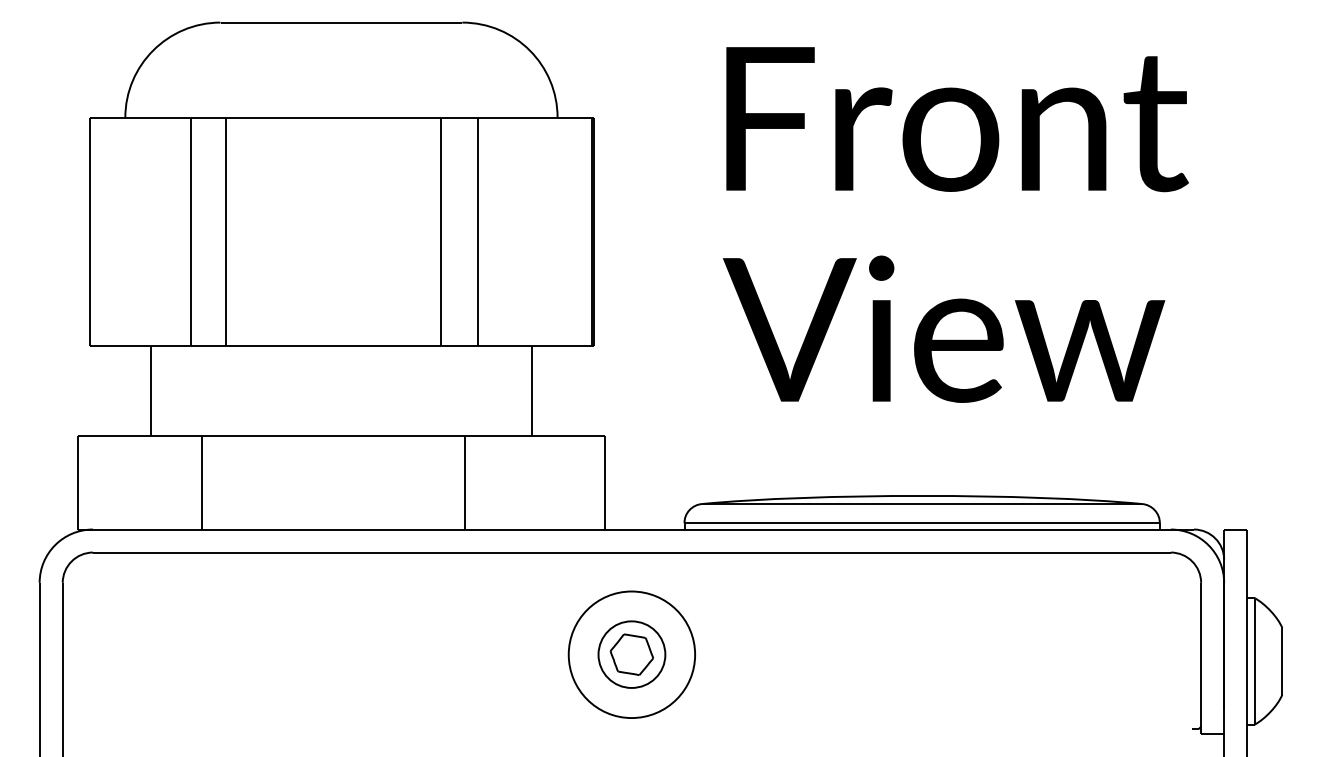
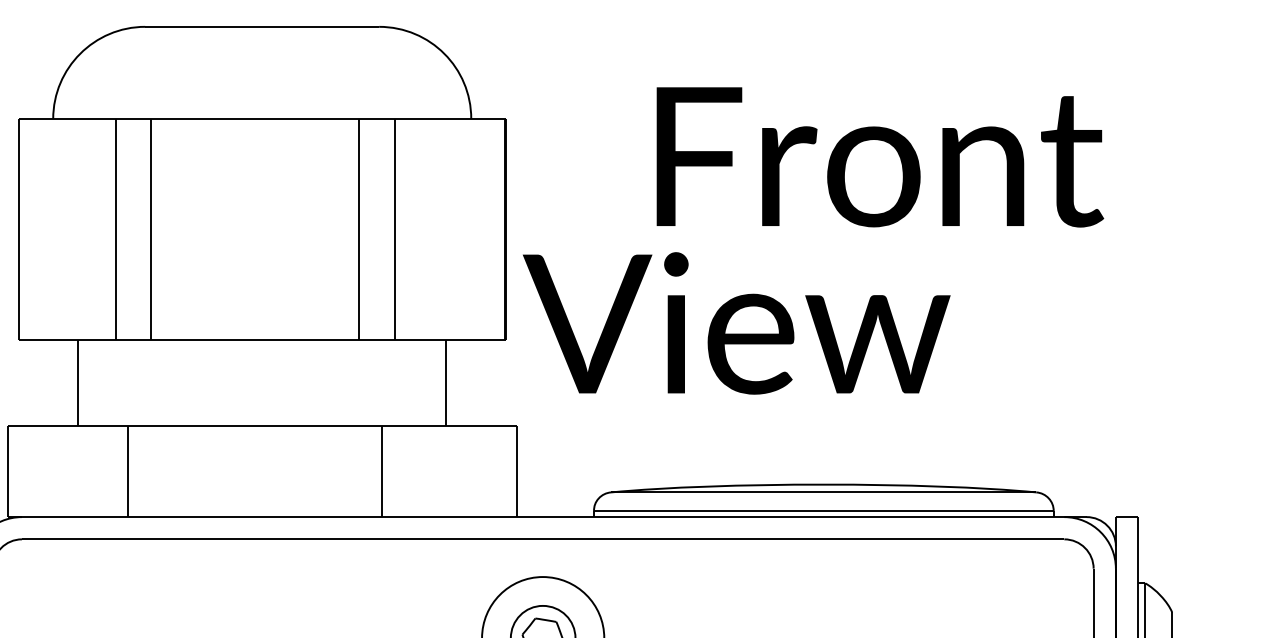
text: (957, 119) -> (880, 157), moved
text: (944, 328) -> (737, 322), moved

